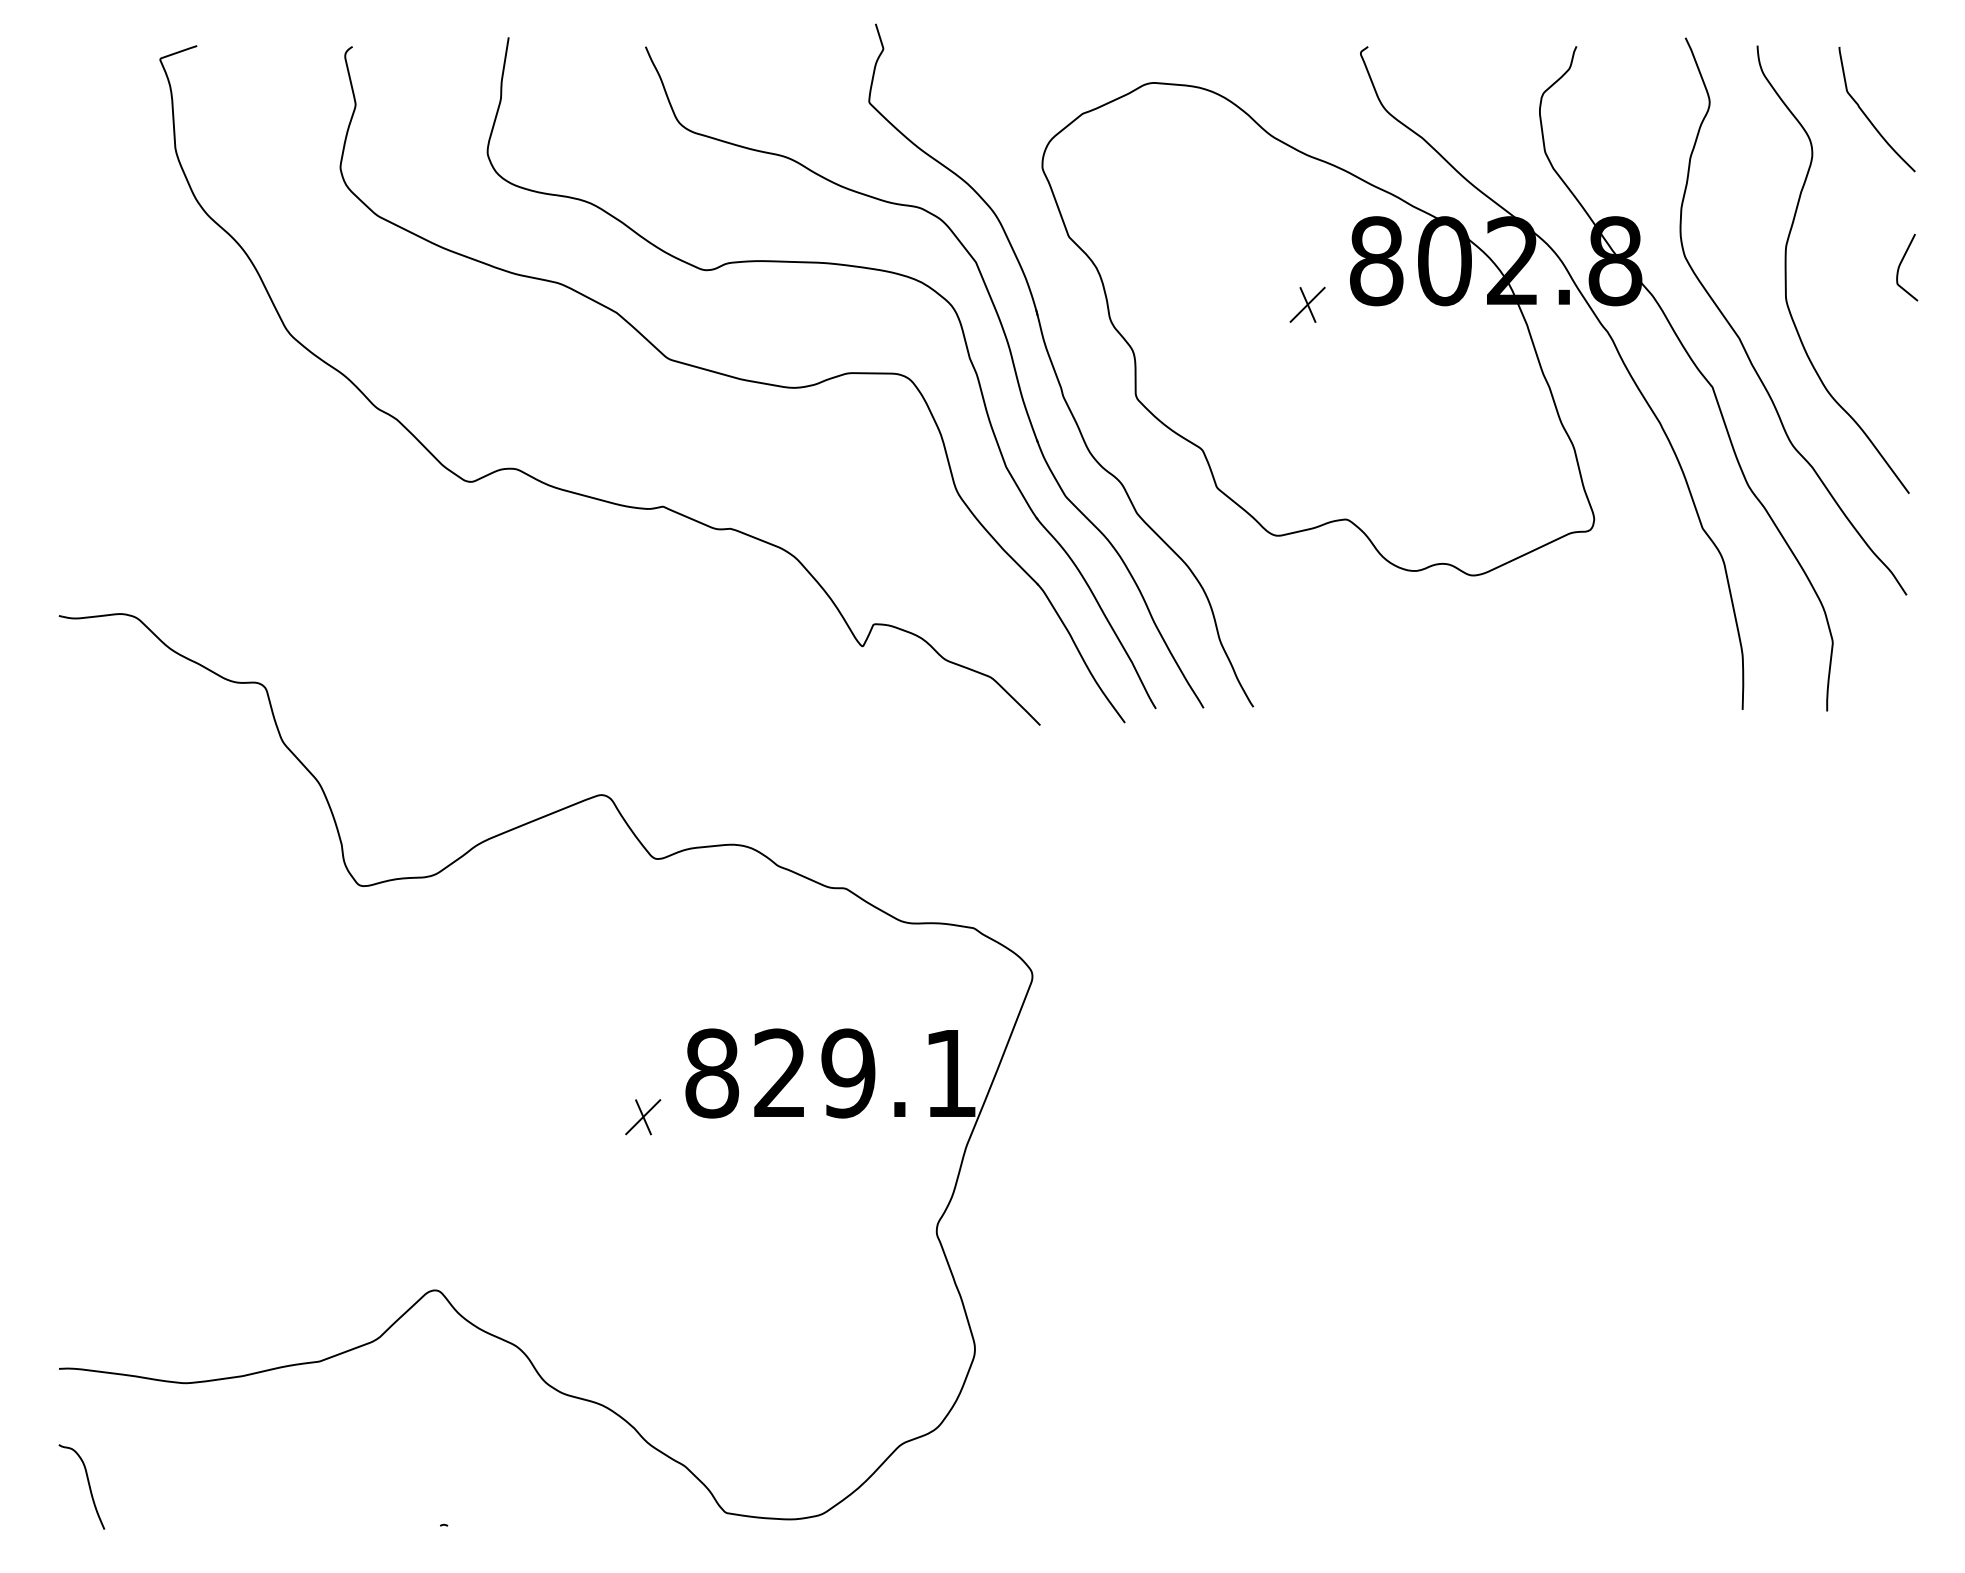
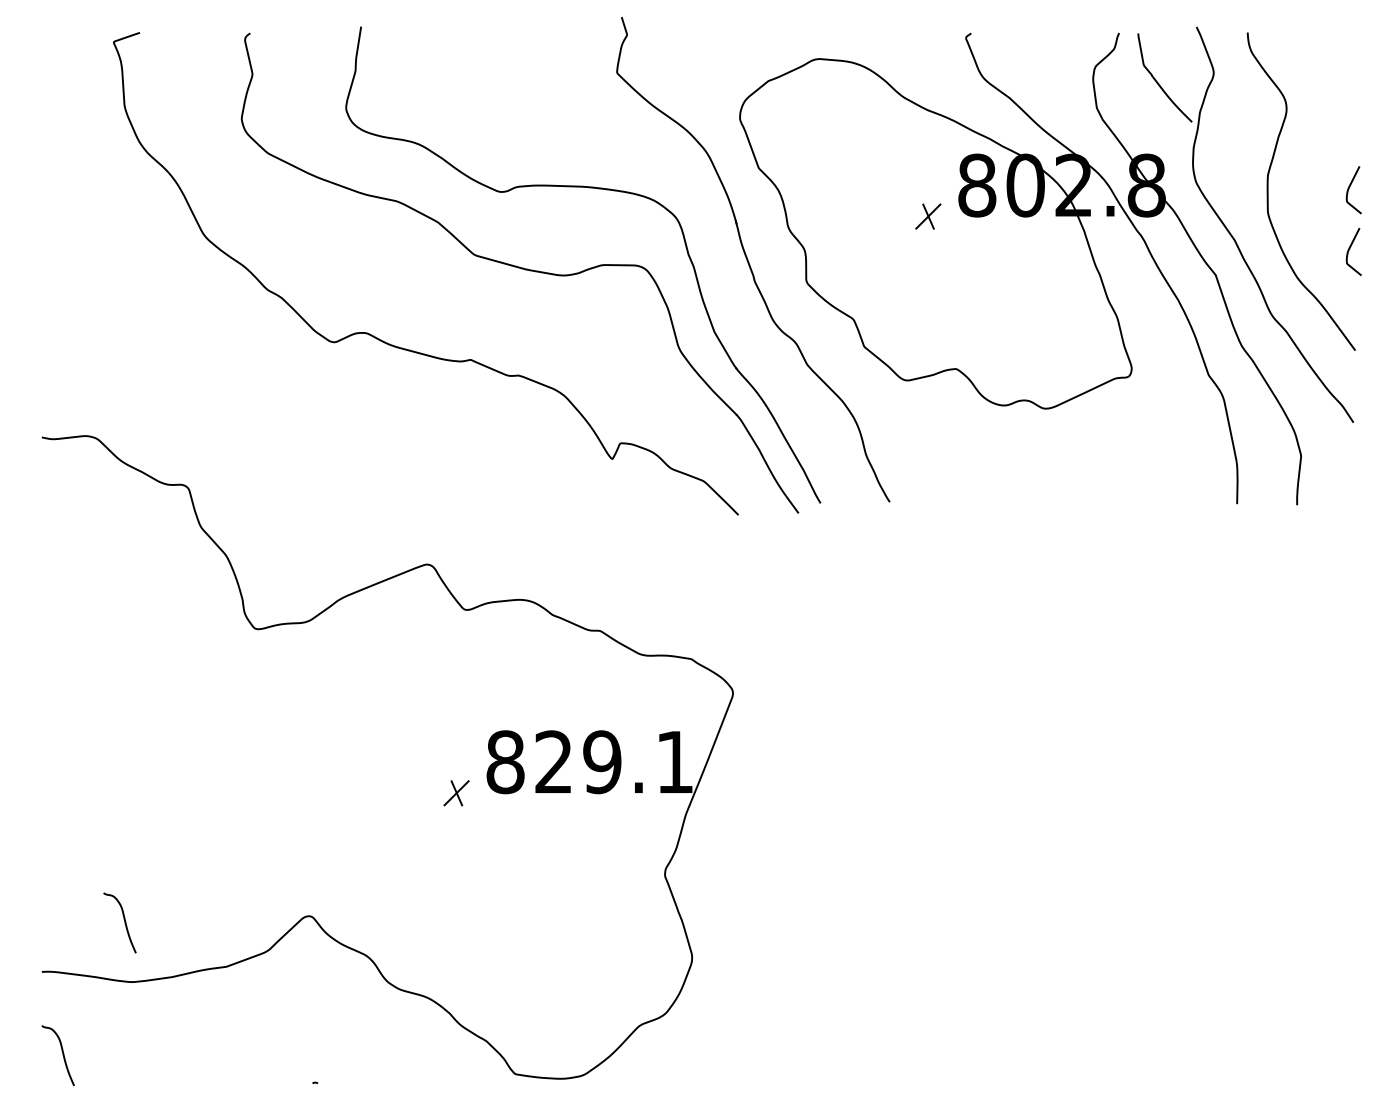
curve: (1868, 117) -> (1158, 83), moved
curve: (1900, 353) -> (1349, 251), added
part: (1010, 356) -> (717, 253), removed
curve: (175, 1299) -> (124, 922), added

